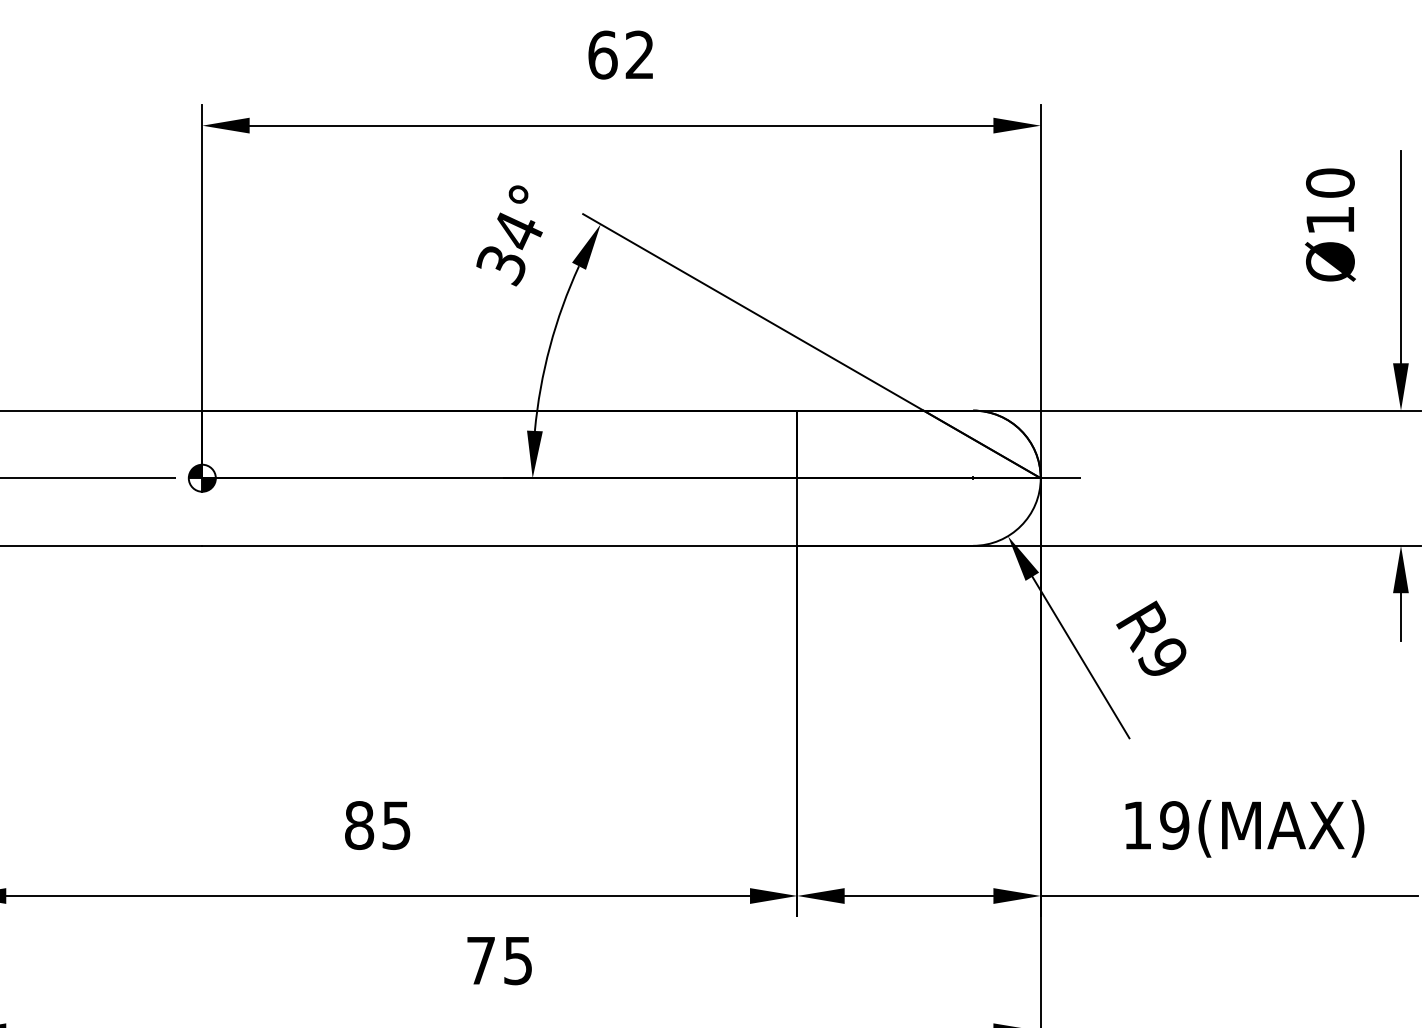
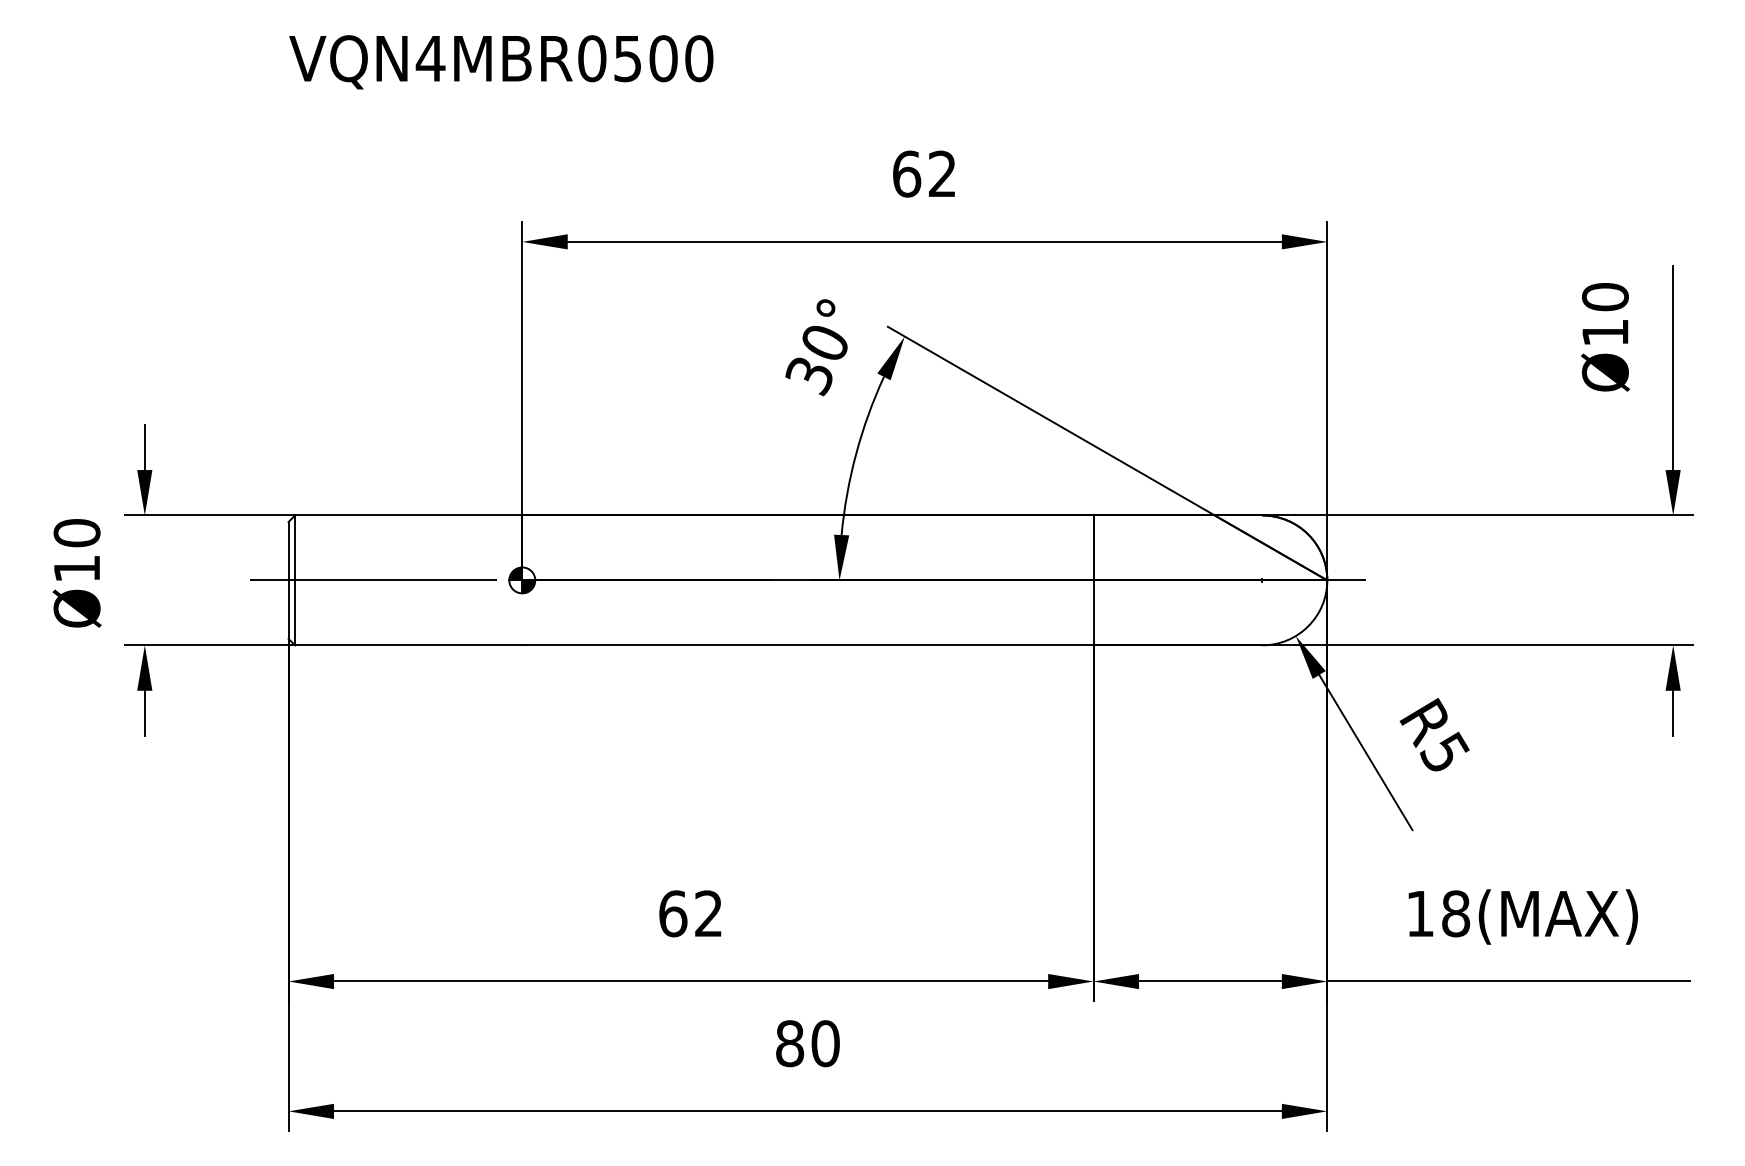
text: (518, 231) -> (825, 343), 34° -> 30°
text: (1162, 656) -> (1444, 751), R9 -> R5
text: (377, 825) -> (690, 913), 85 -> 62
text: (1174, 825) -> (1455, 913), 19(MAX) -> 18(MAX)
text: (499, 960) -> (807, 1043), 75 -> 80

